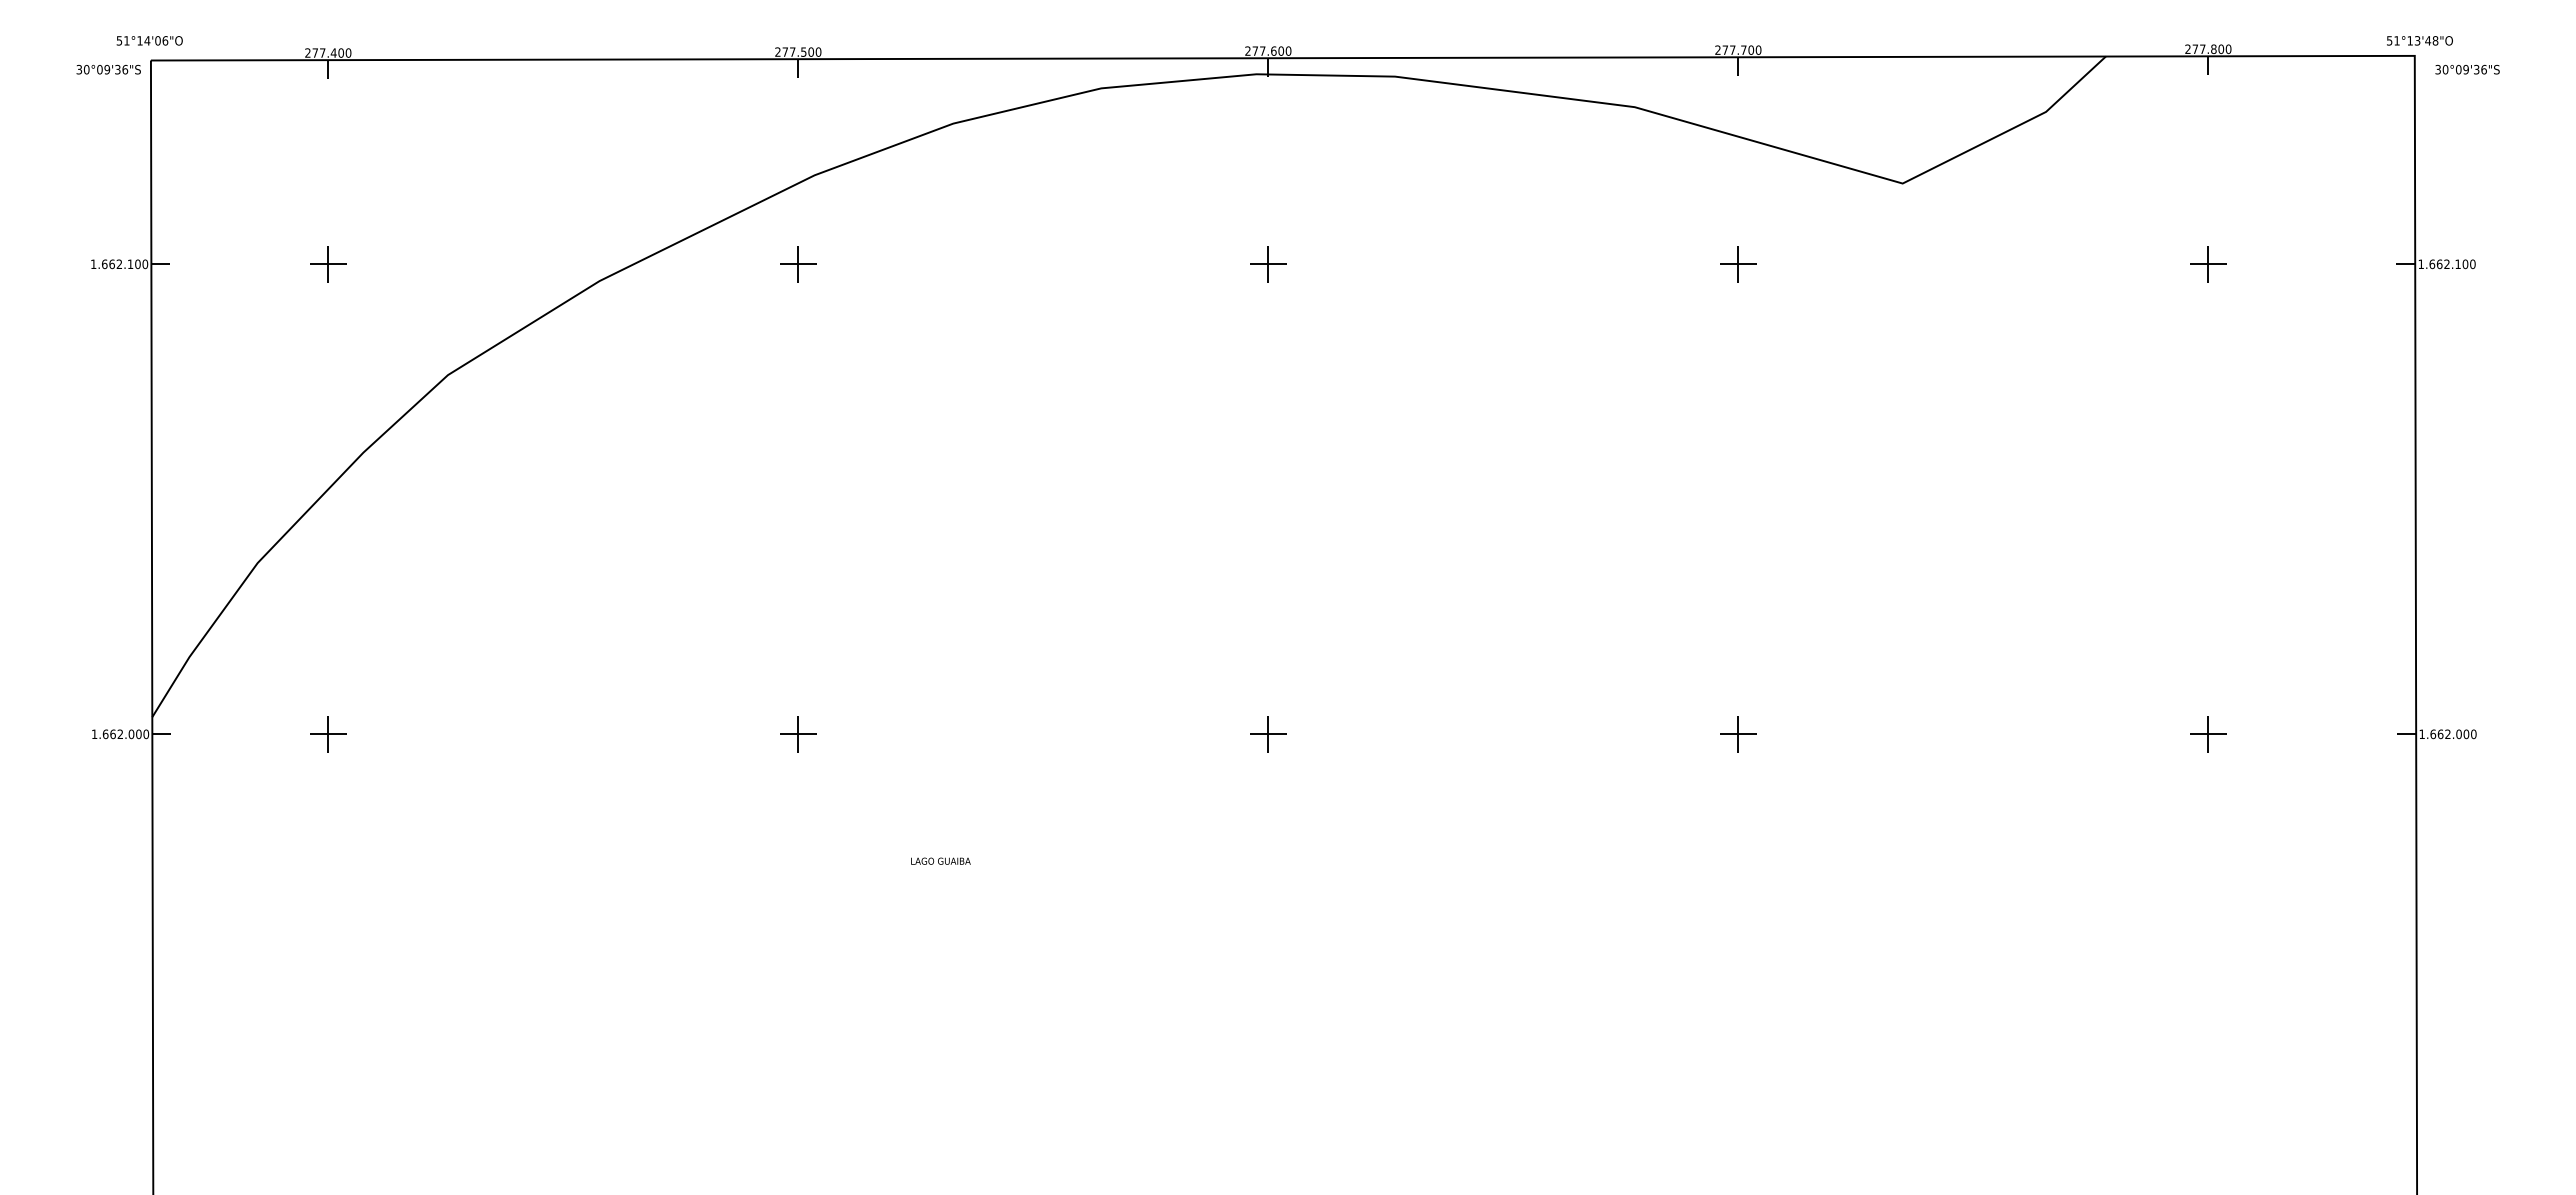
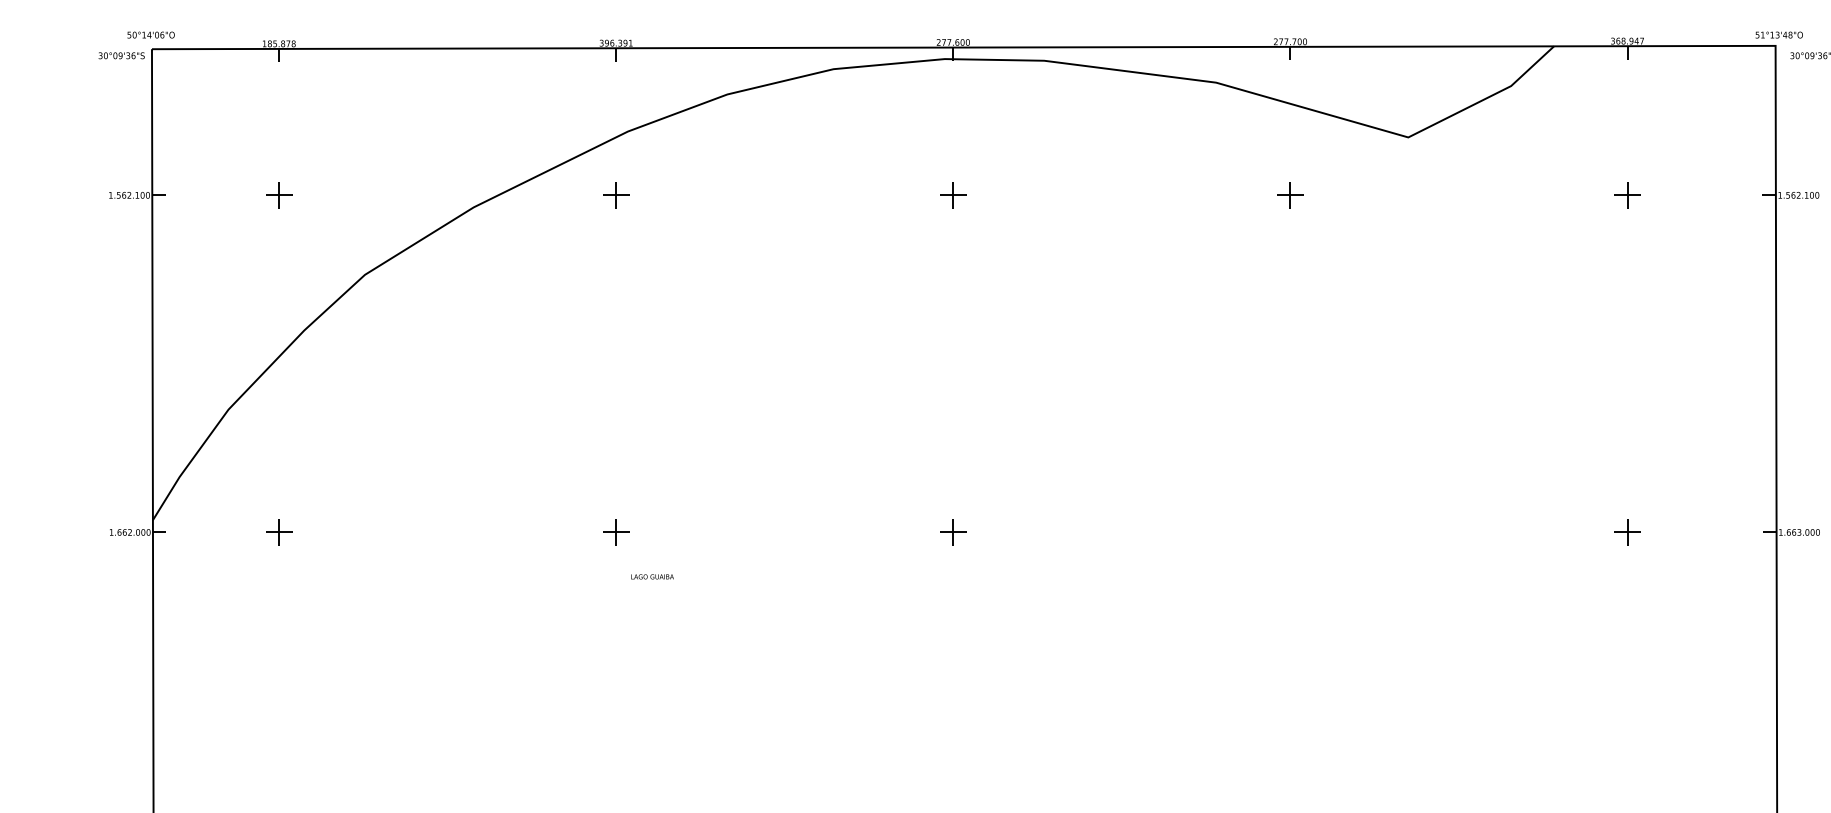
text: (126, 40) -> (134, 34), 51°14'06"O -> 50°14'06"O
text: (2208, 49) -> (1627, 41), 277.800 -> 368.947
text: (798, 51) -> (616, 42), 277.500 -> 396.391
text: (328, 52) -> (279, 43), 277.400 -> 185.878
text: (104, 264) -> (118, 195), 1.662.100 -> 1.562.100
text: (2432, 264) -> (1788, 195), 1.662.100 -> 1.562.100
part: (1738, 734) -> (1290, 532), removed
text: (2447, 734) -> (1799, 532), 1.662.000 -> 1.663.000
text: (940, 860) -> (652, 576), moved

